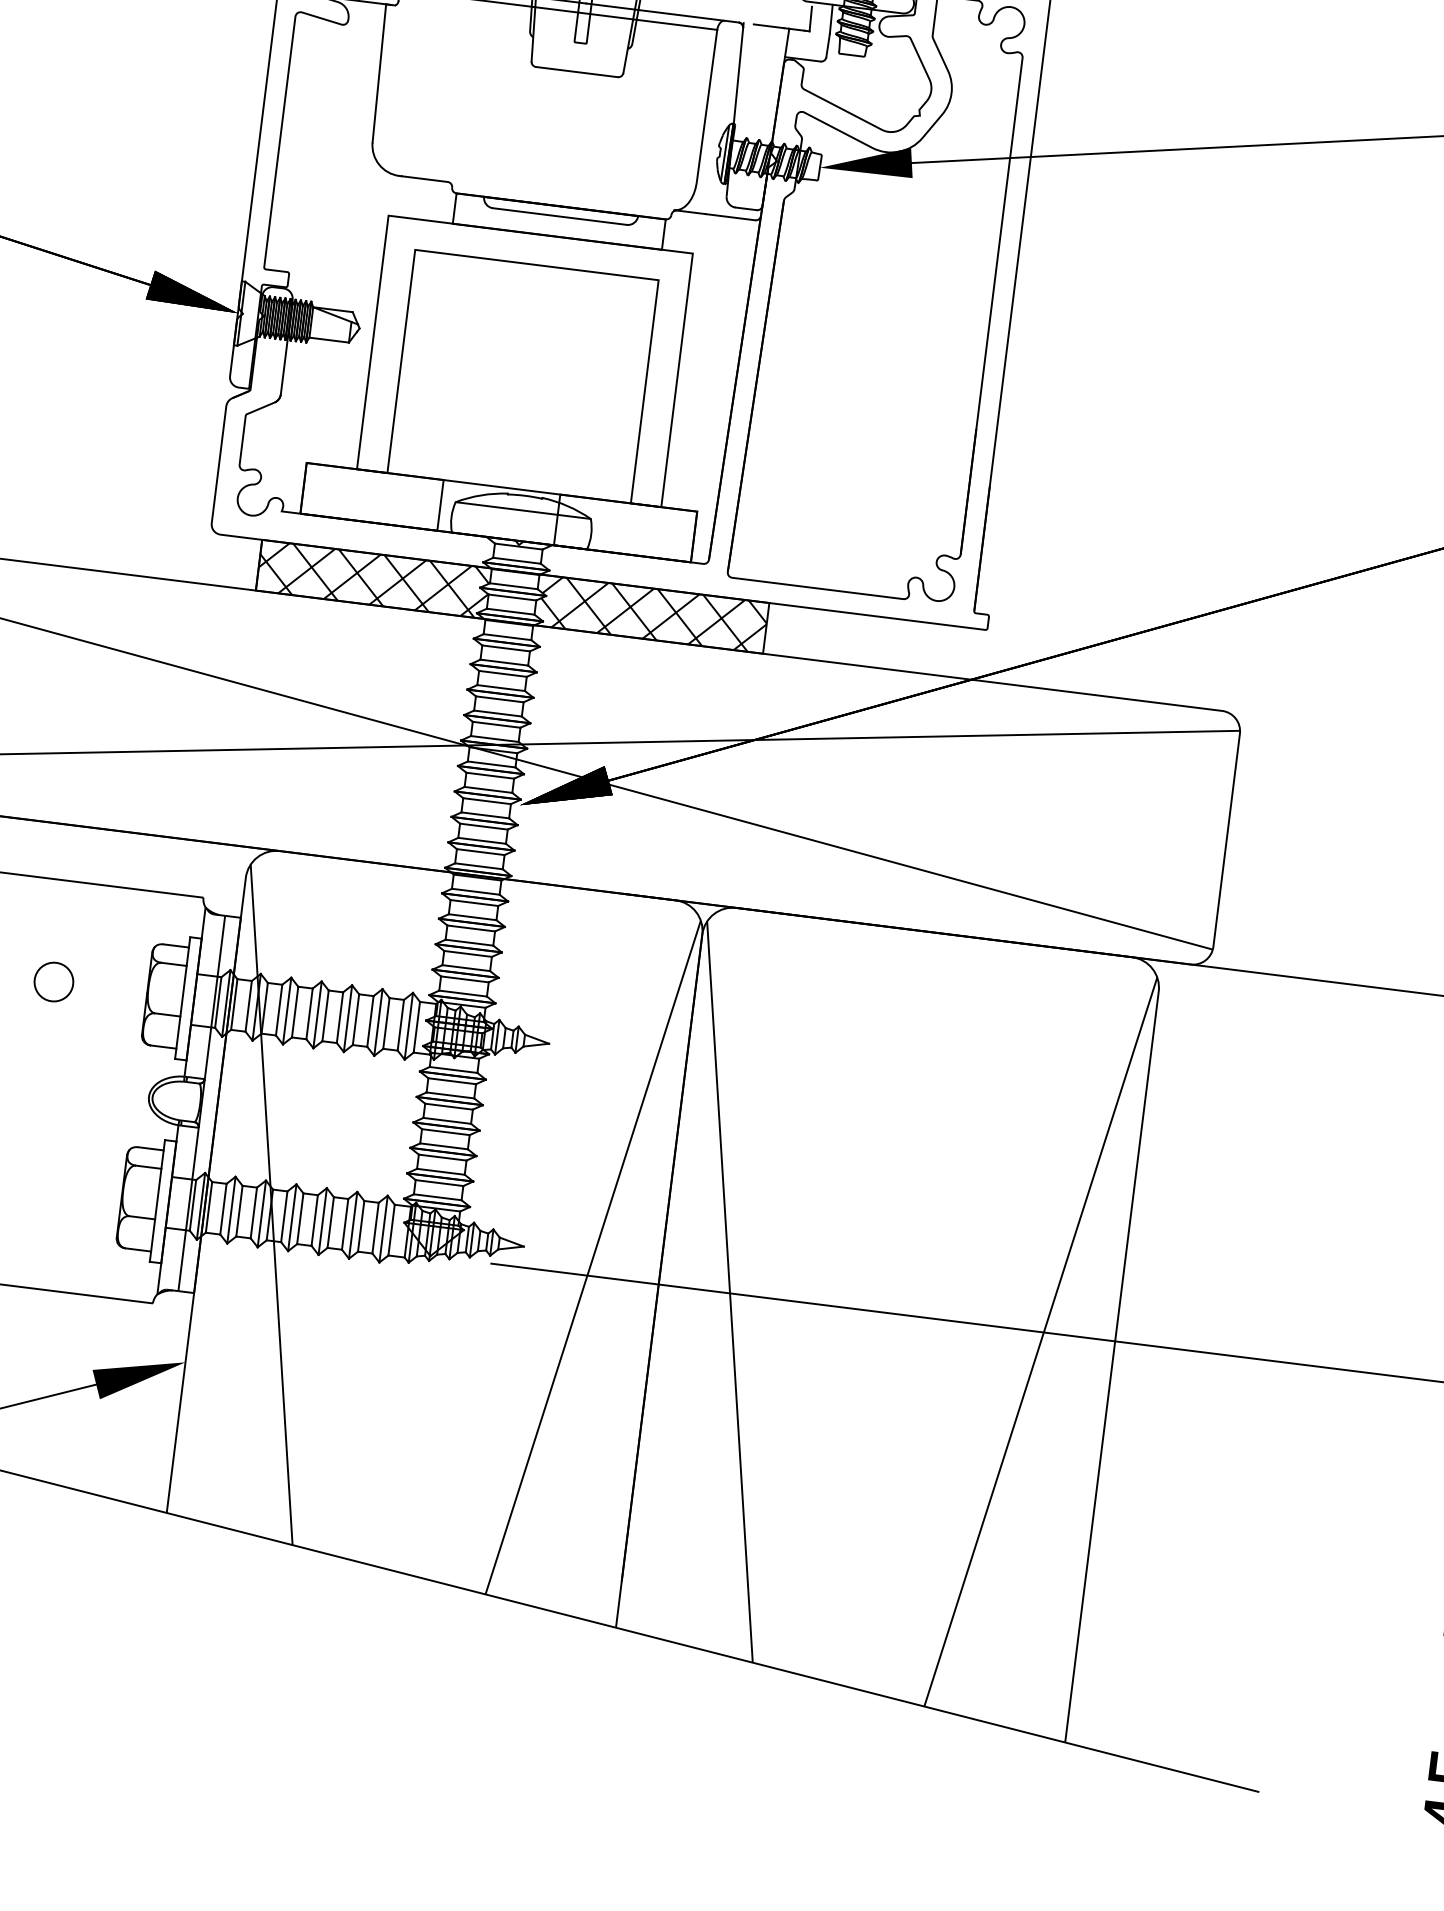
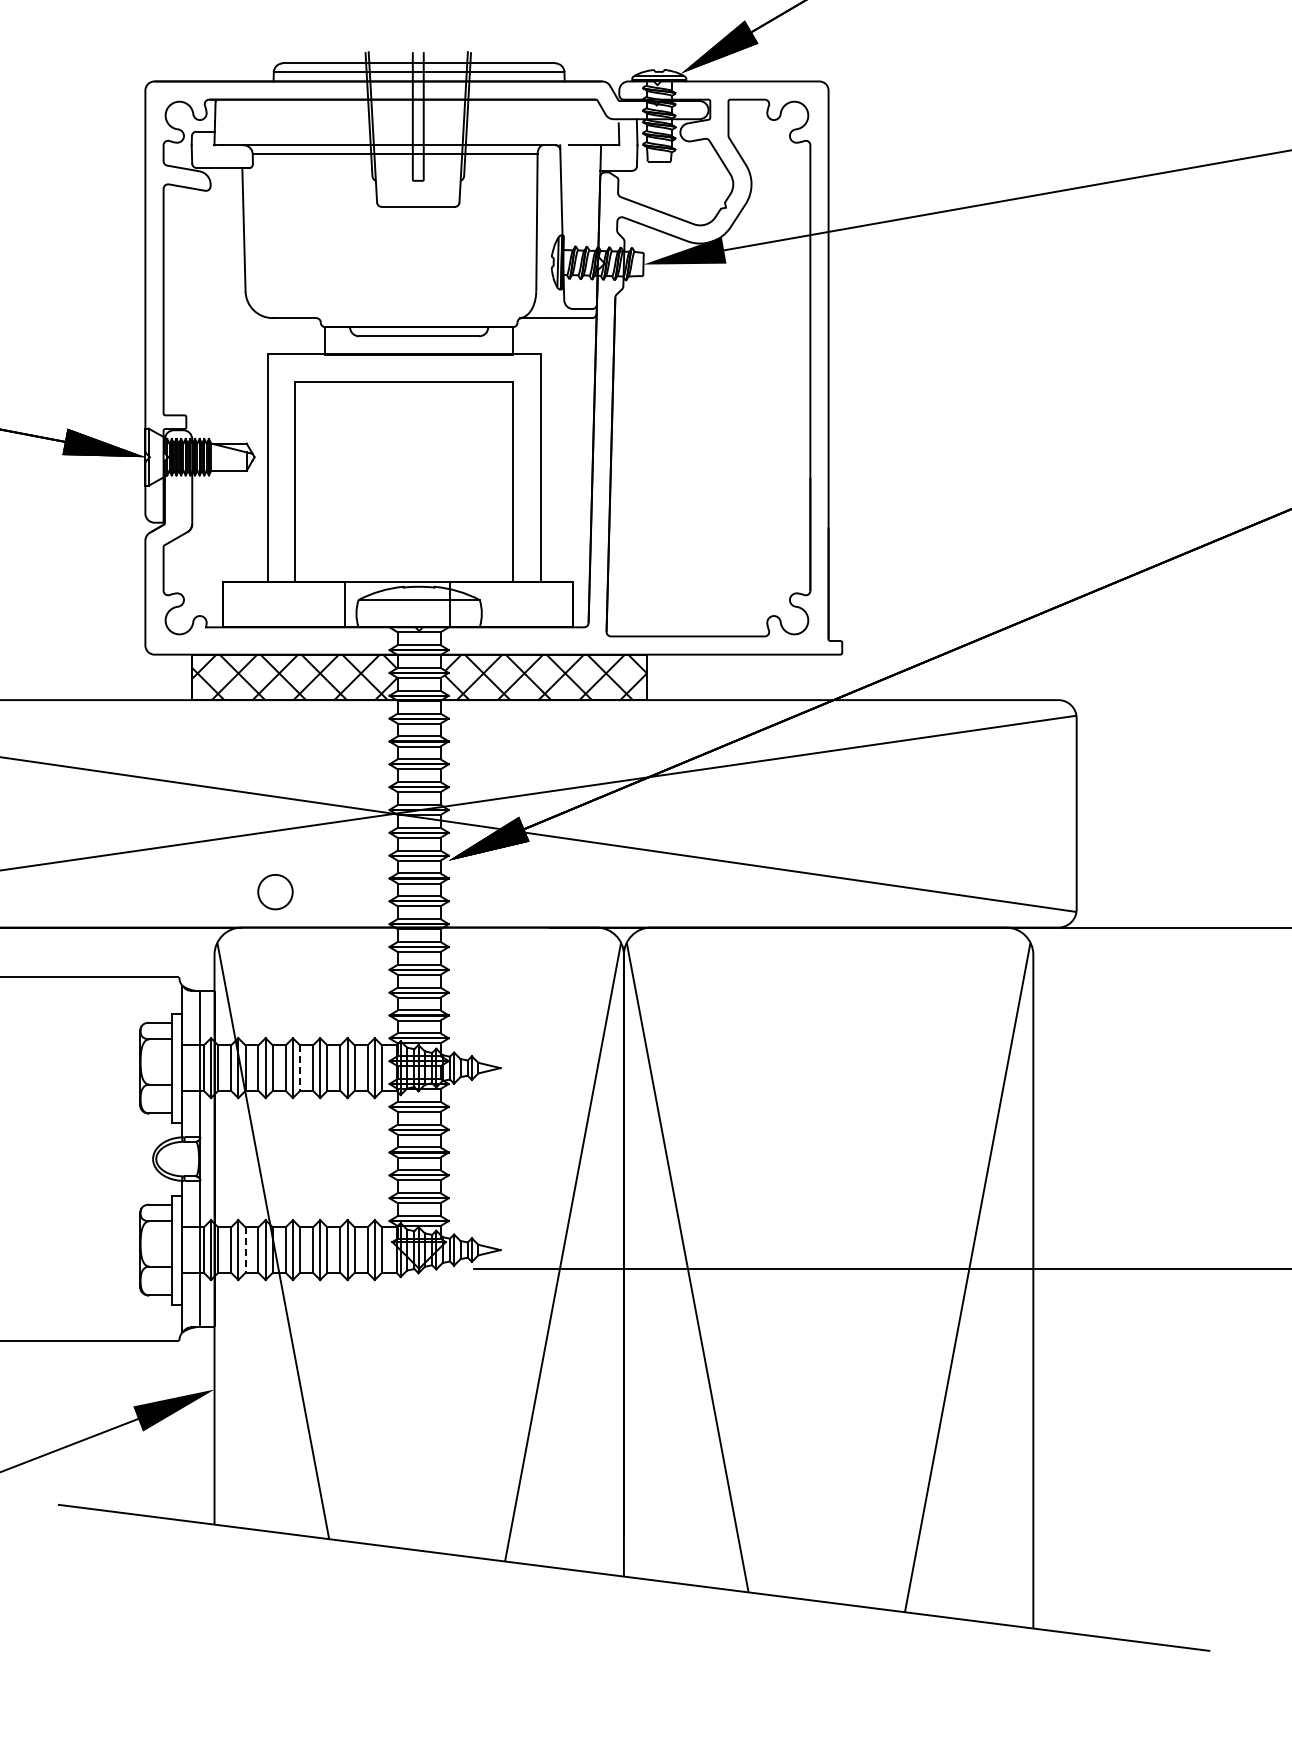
part: (53, 982) -> (275, 892), moved
line: (325, 1016) -> (300, 1068), solid -> dashed
line: (239, 1211) -> (245, 1250), solid -> dashed

